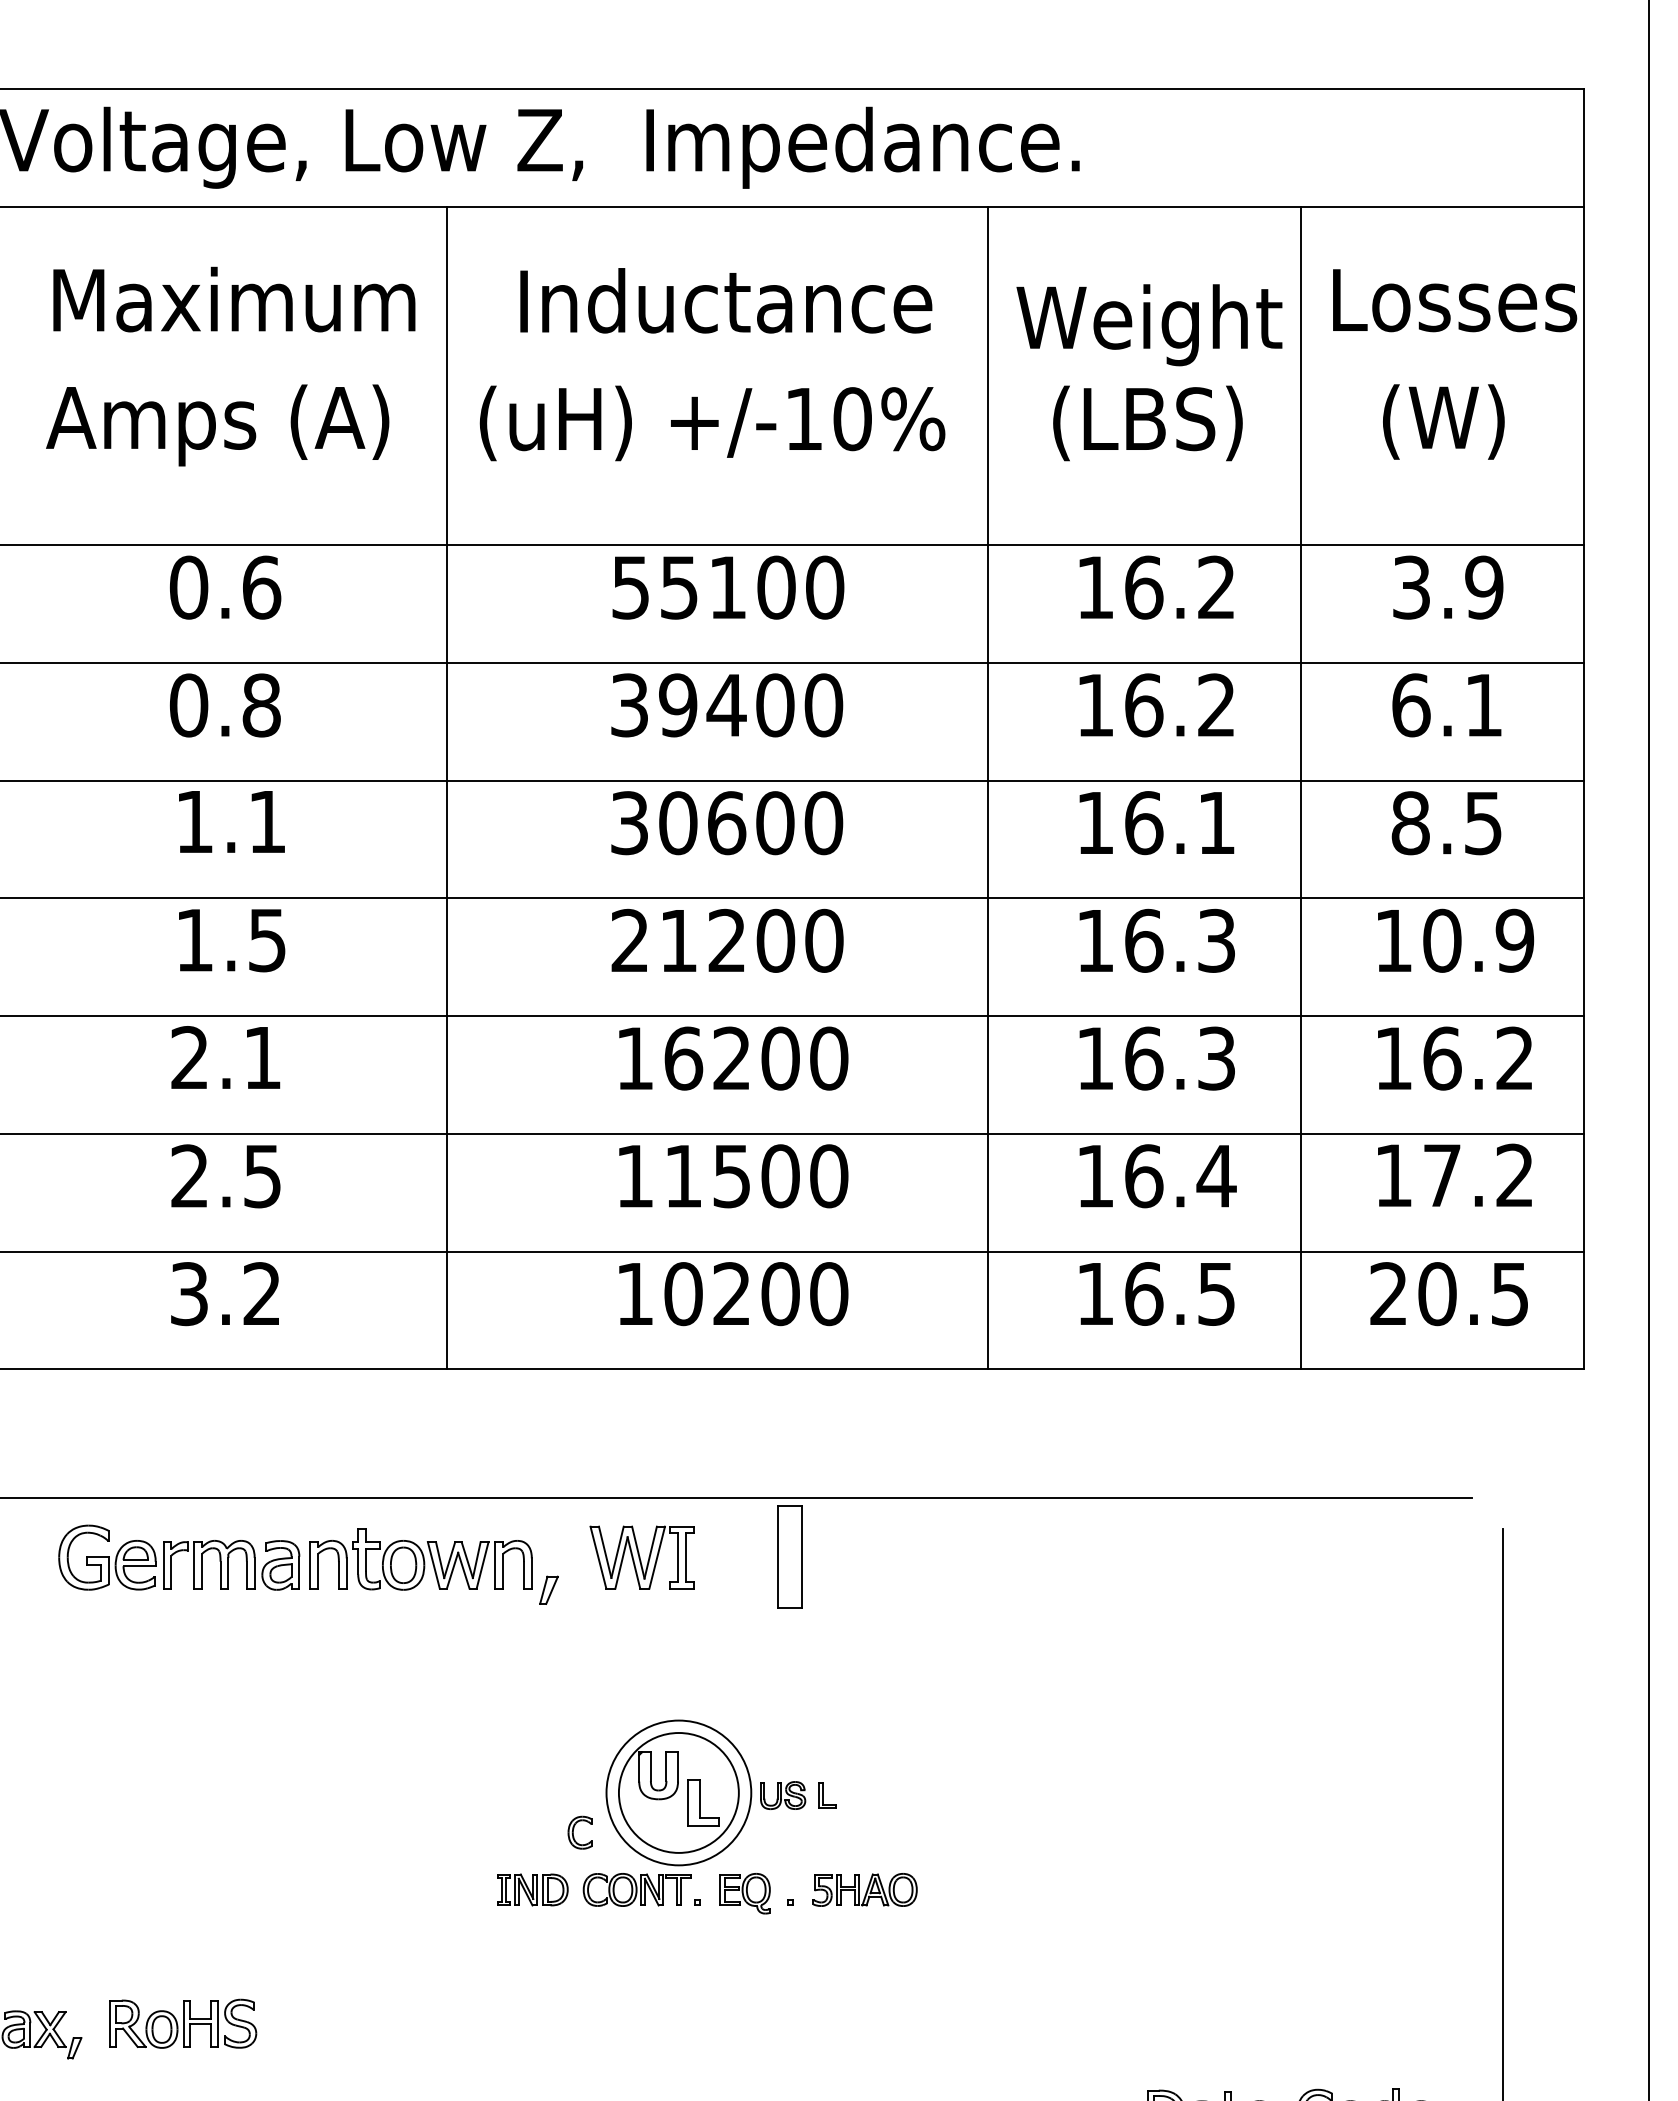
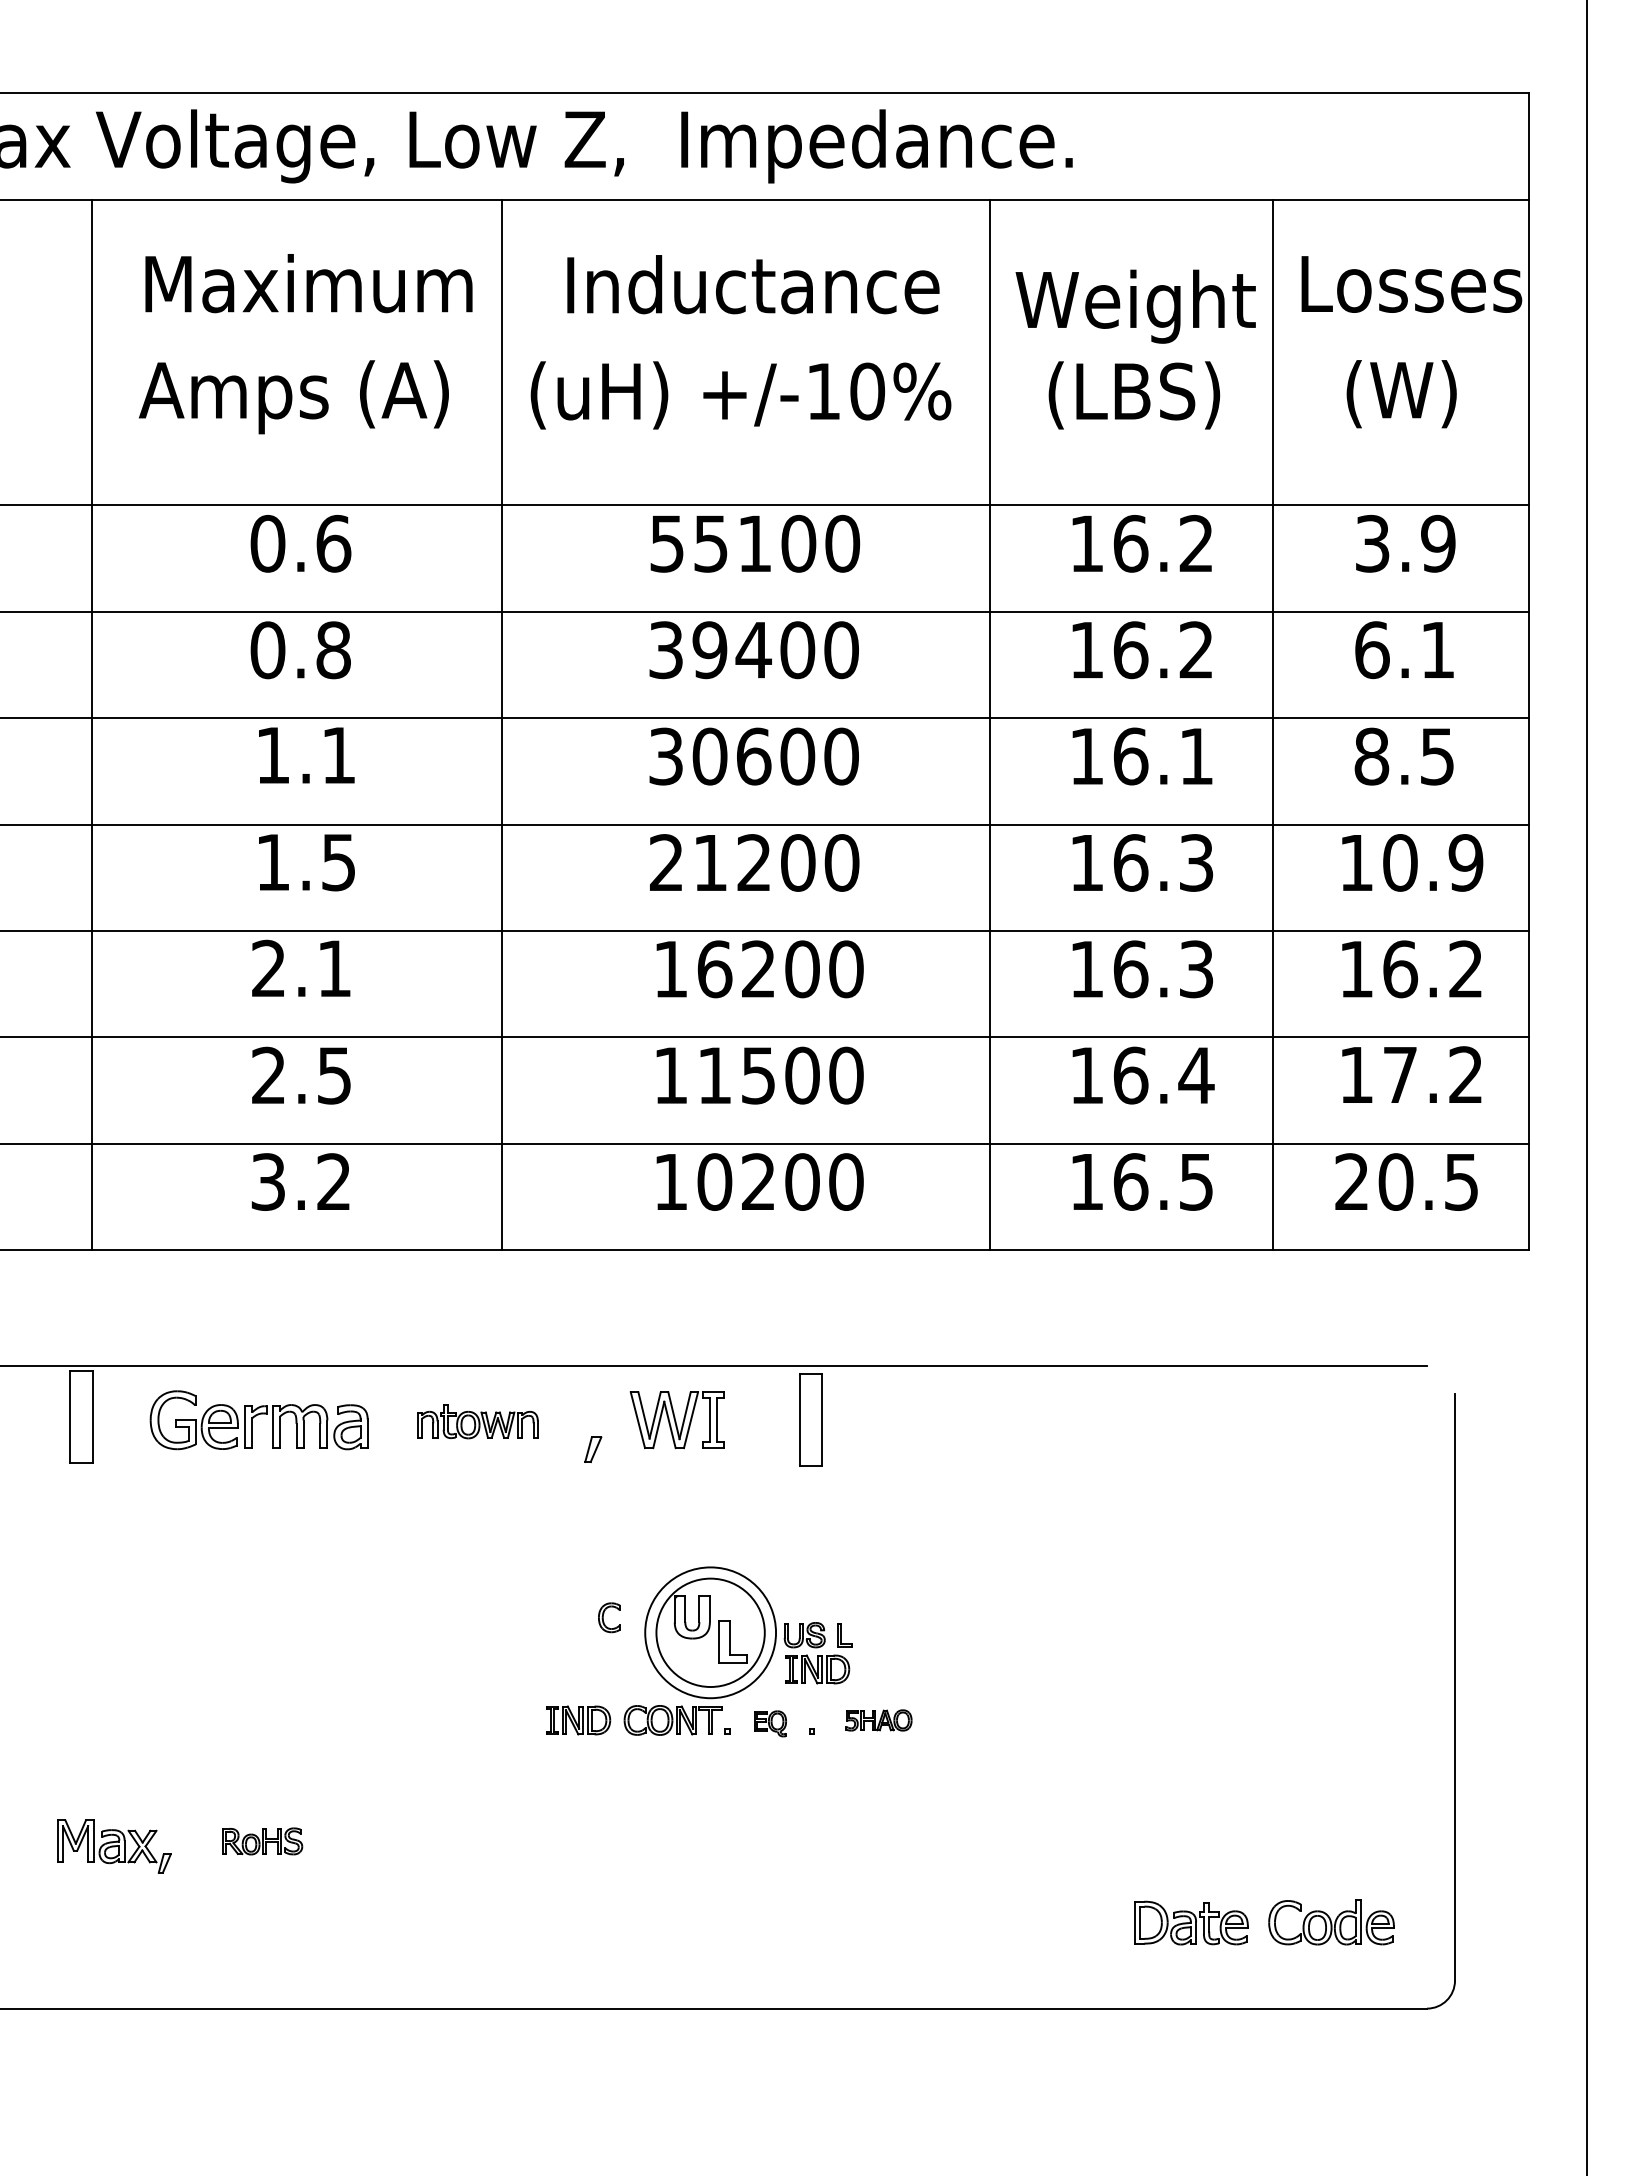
part: (420, 1559) -> (477, 1421), size x0.6
part: (580, 1832) -> (609, 1617), moved
part: (797, 1833) -> (817, 1669), added
part: (864, 1890) -> (878, 1720), size x0.7
part: (745, 1893) -> (770, 1723), size x0.7
part: (182, 2023) -> (262, 1841), size x0.6

